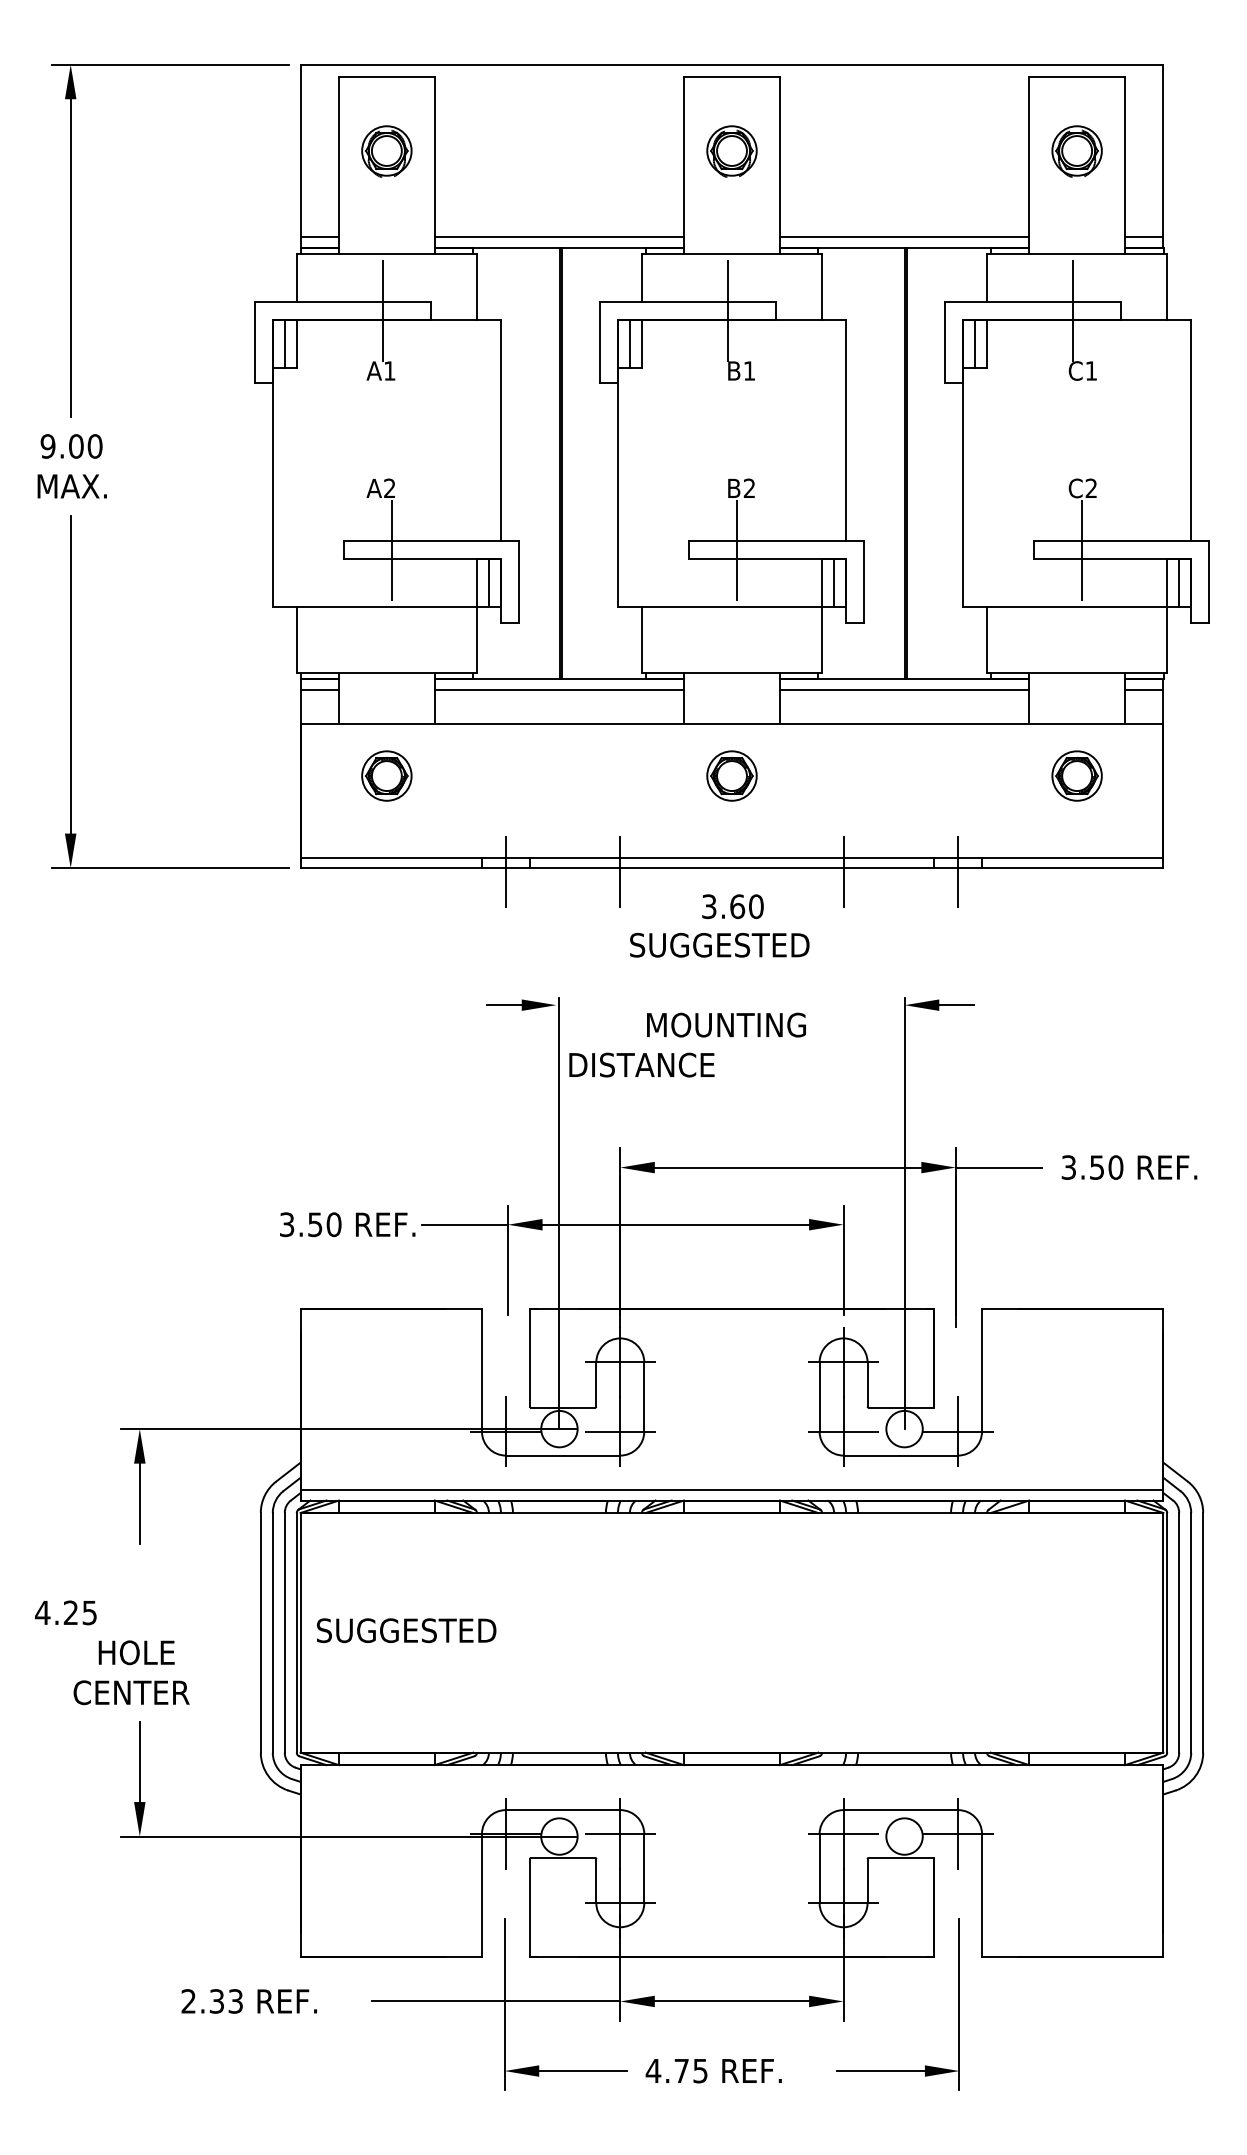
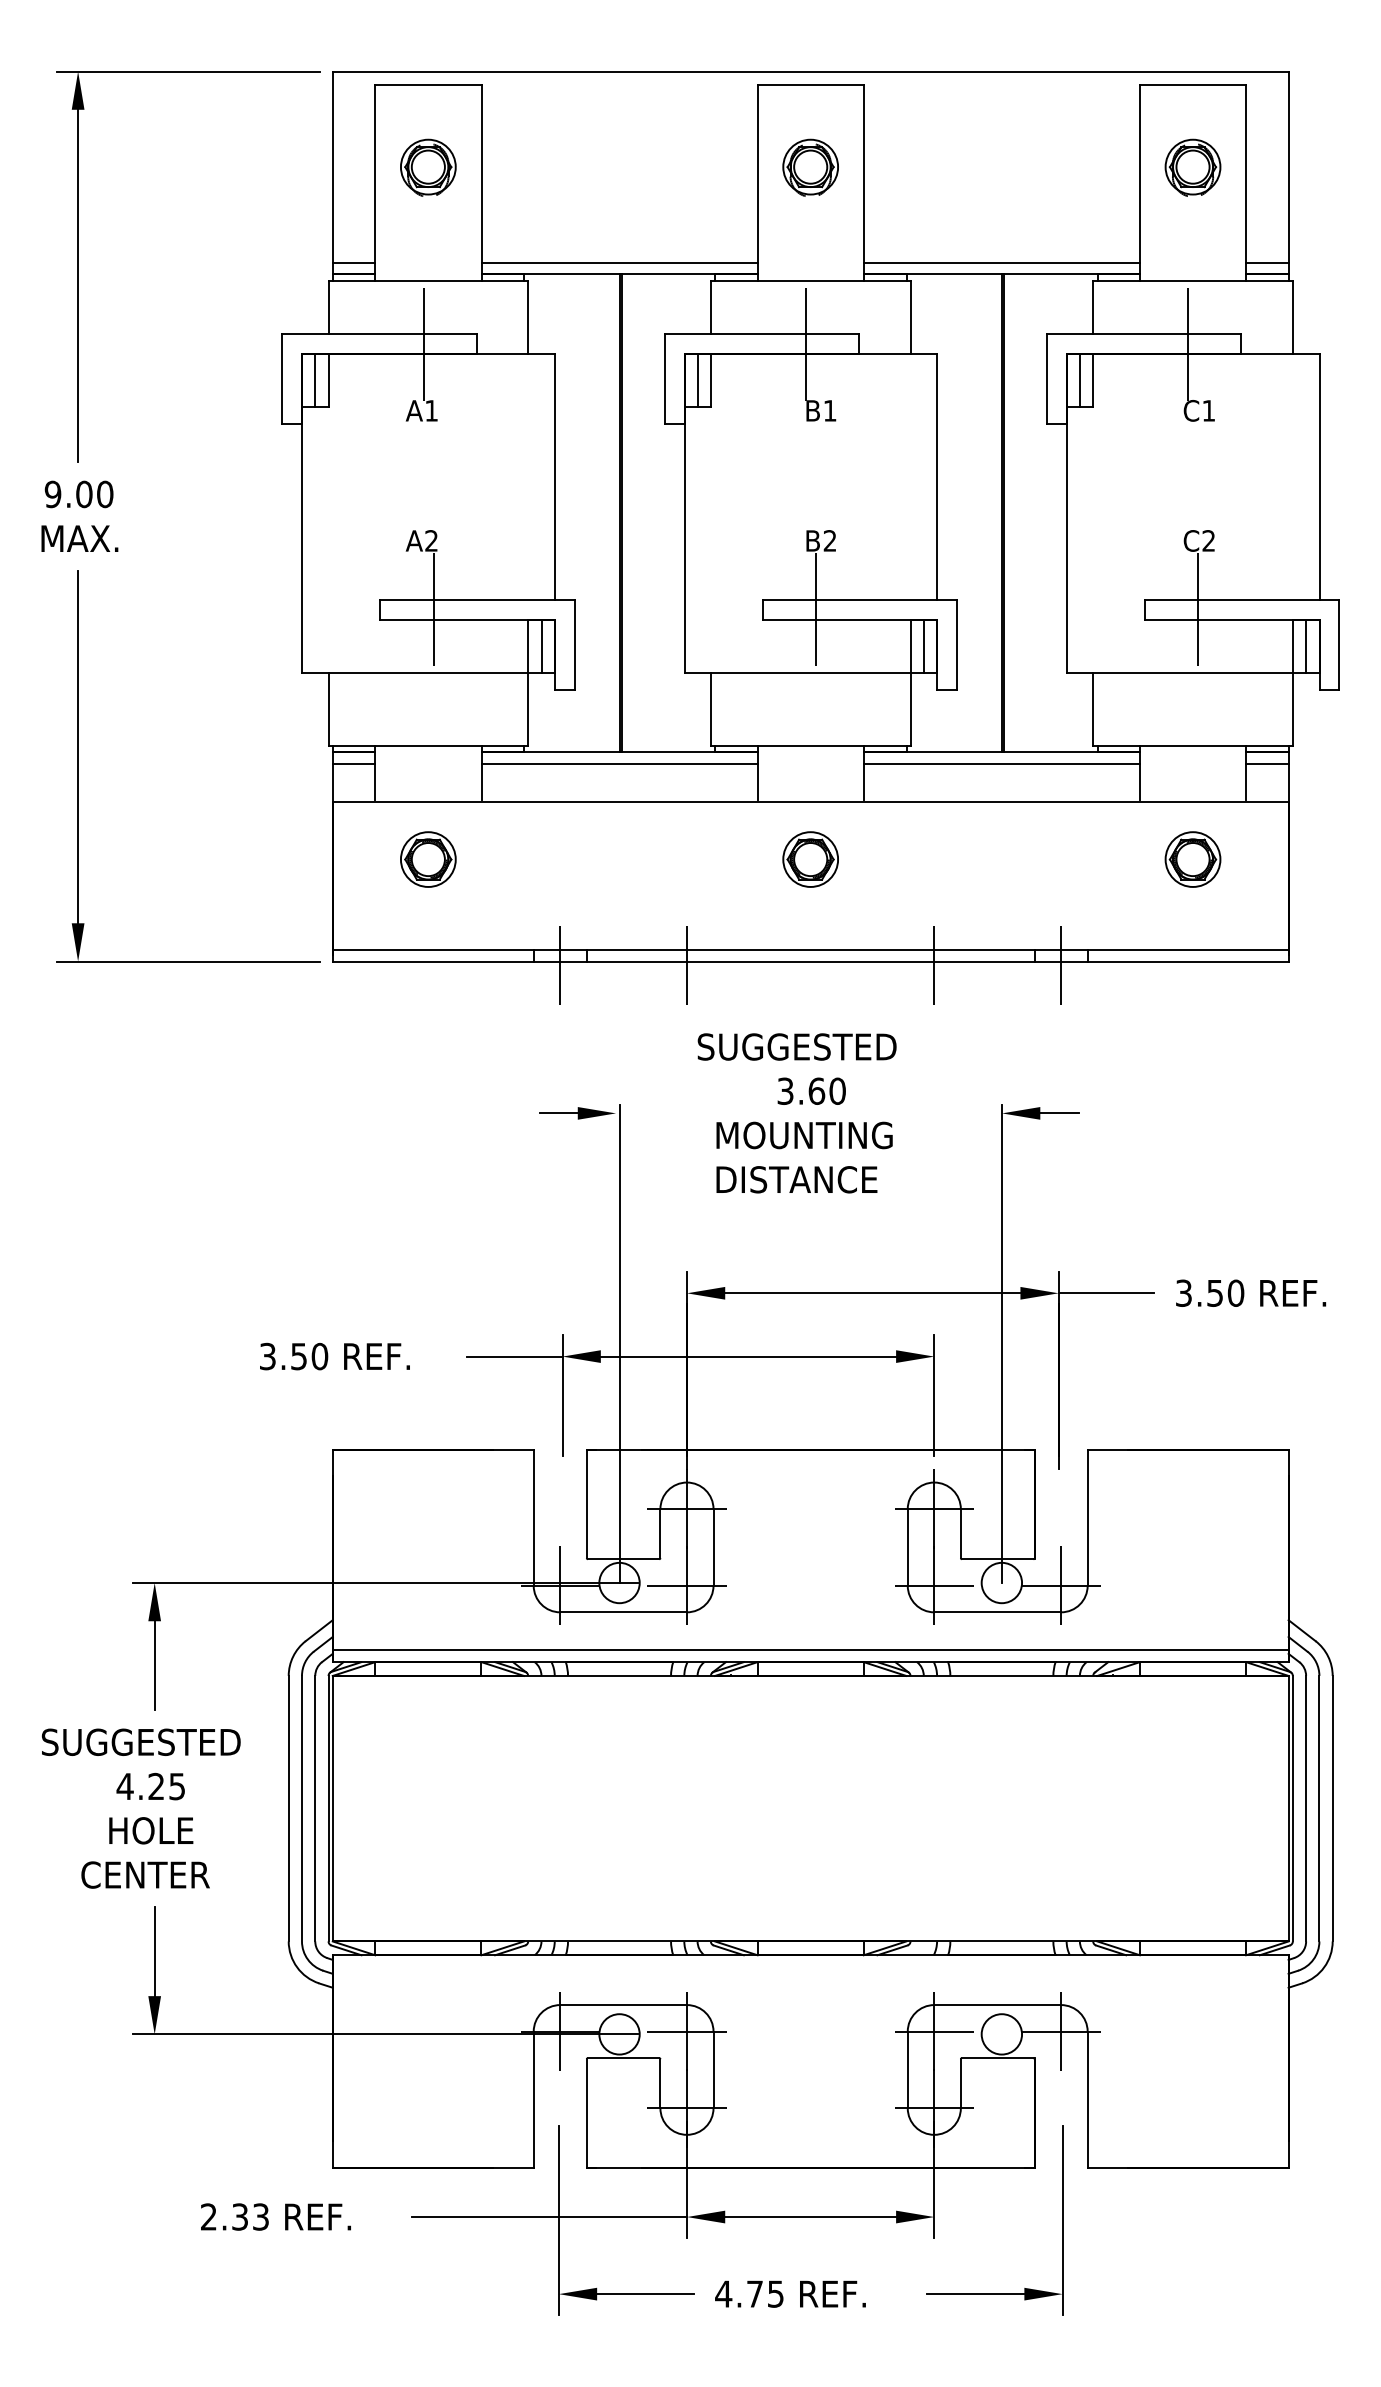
text: (732, 905) -> (811, 1090), moved
text: (641, 1064) -> (796, 1179), moved
text: (347, 1224) -> (334, 1356), moved
text: (65, 1612) -> (150, 1786), moved
text: (405, 1629) -> (140, 1741), moved

